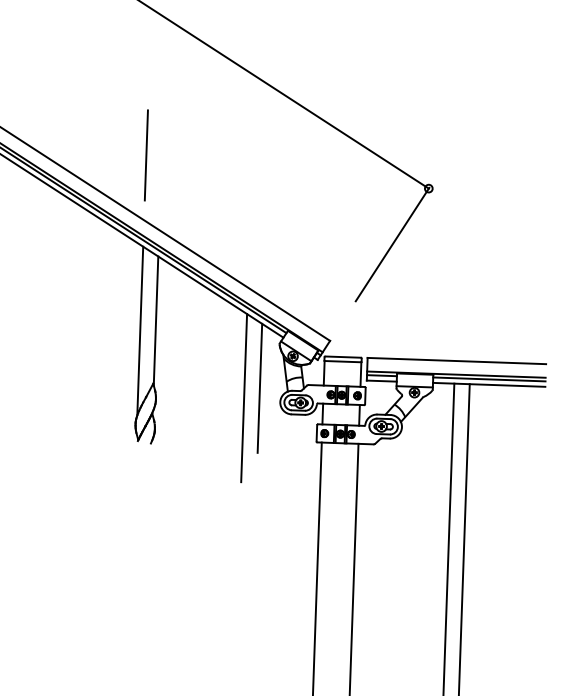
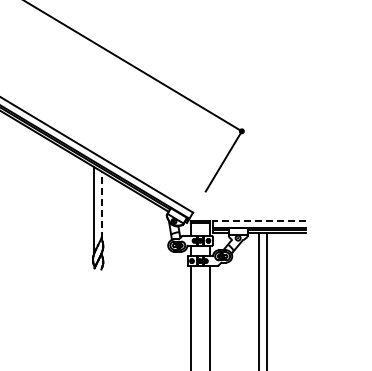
line: (145, 154) -> (93, 118), removed
line: (155, 321) -> (101, 205), solid -> dashed
line: (456, 360) -> (259, 220), solid -> dashed
line: (260, 387) -> (157, 238), removed
line: (244, 398) -> (149, 244), removed

